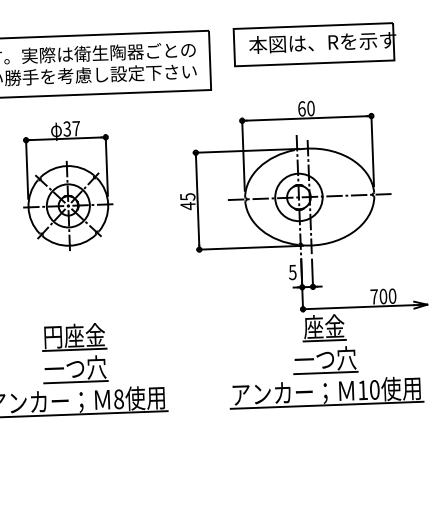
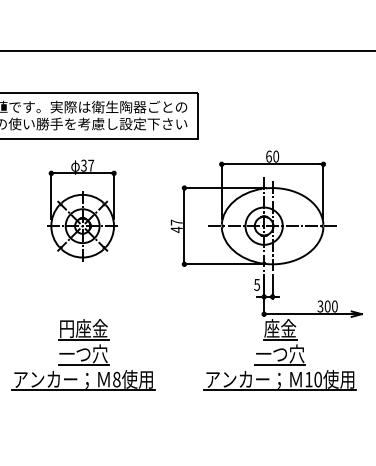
part: (315, 44) -> (281, 106), removed
text: (187, 196) -> (176, 222), 45 -> 47
text: (374, 296) -> (320, 306), 700 -> 300

